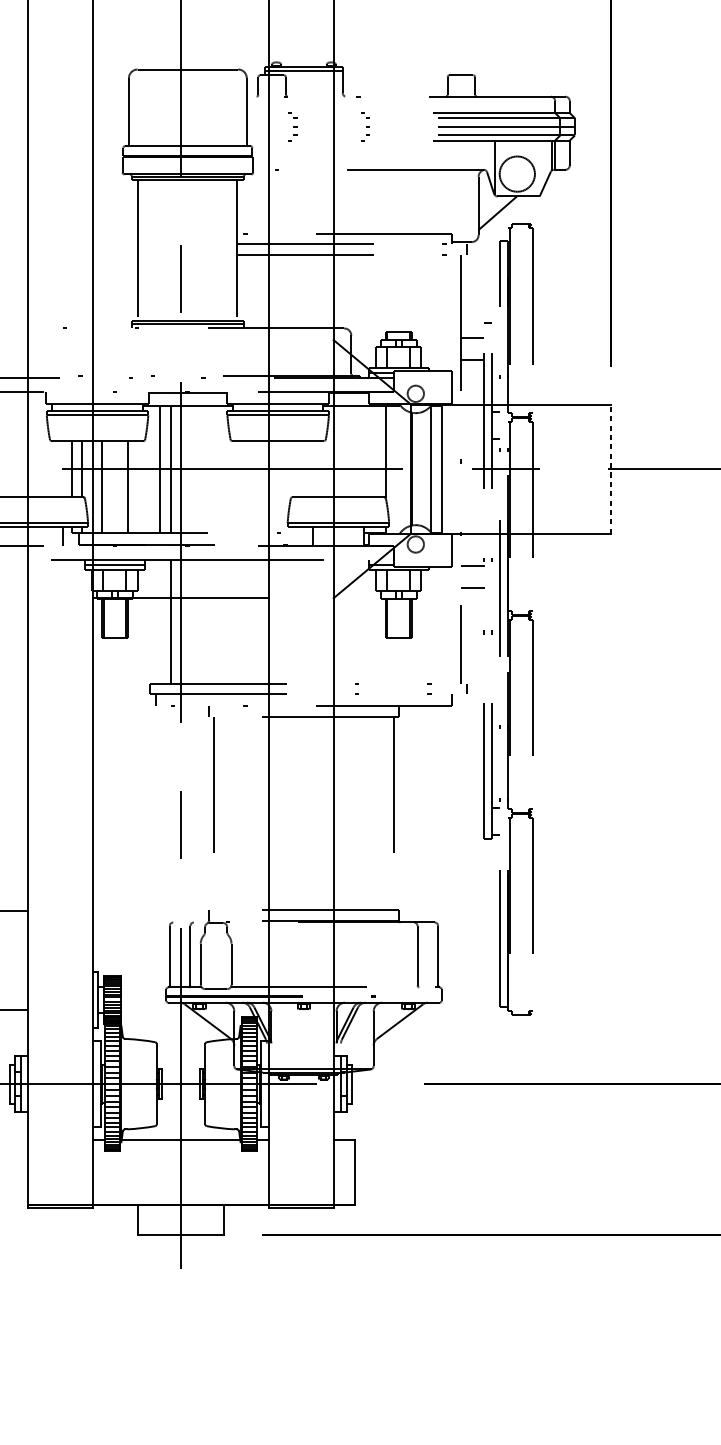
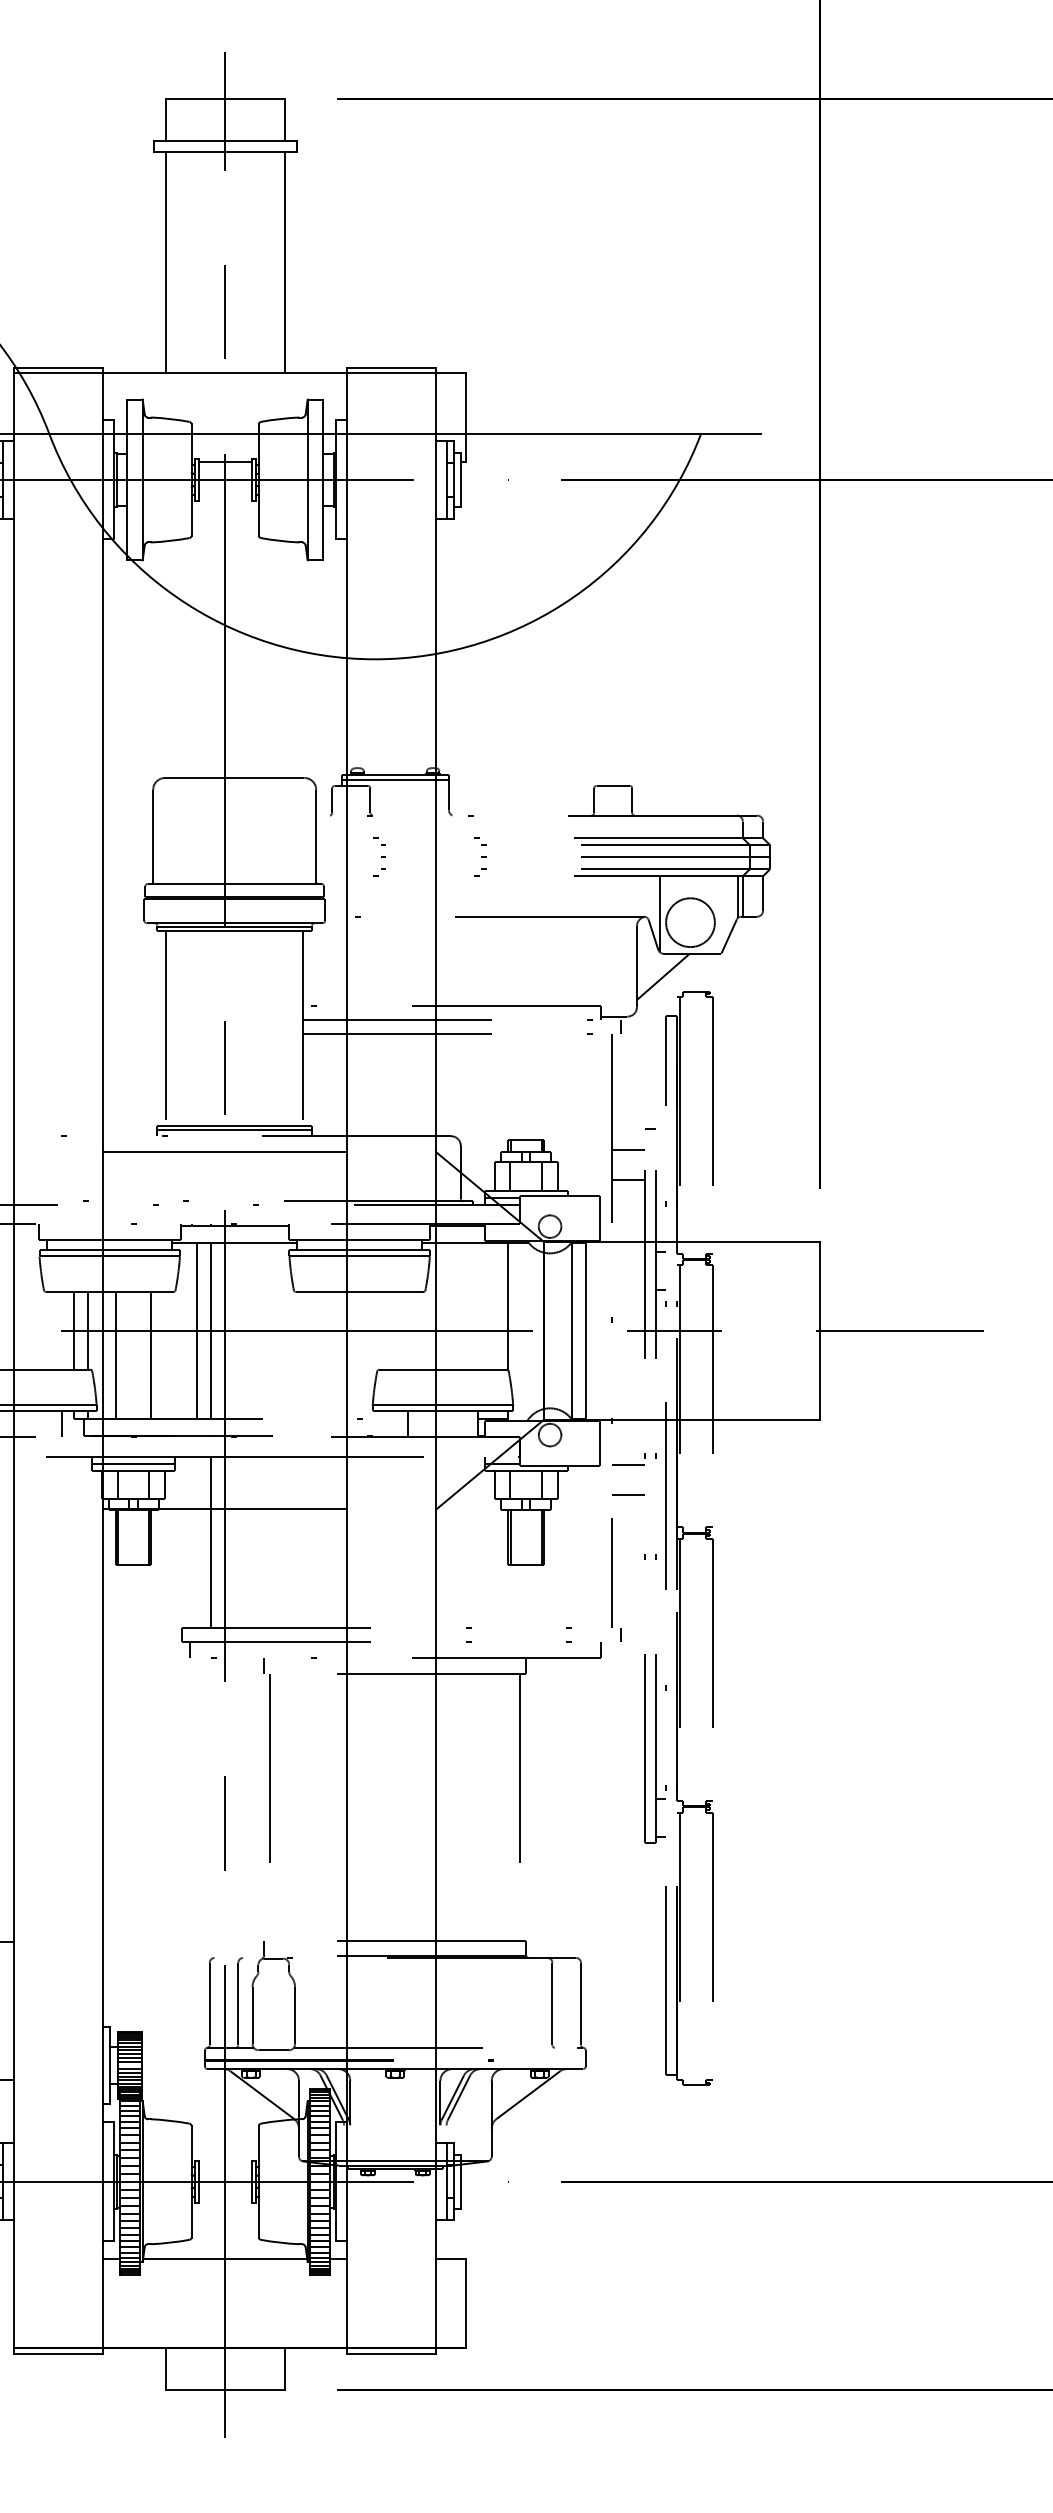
line: (181, 340) -> (225, 1152), added
line: (611, 468) -> (820, 1330), dashed -> solid

